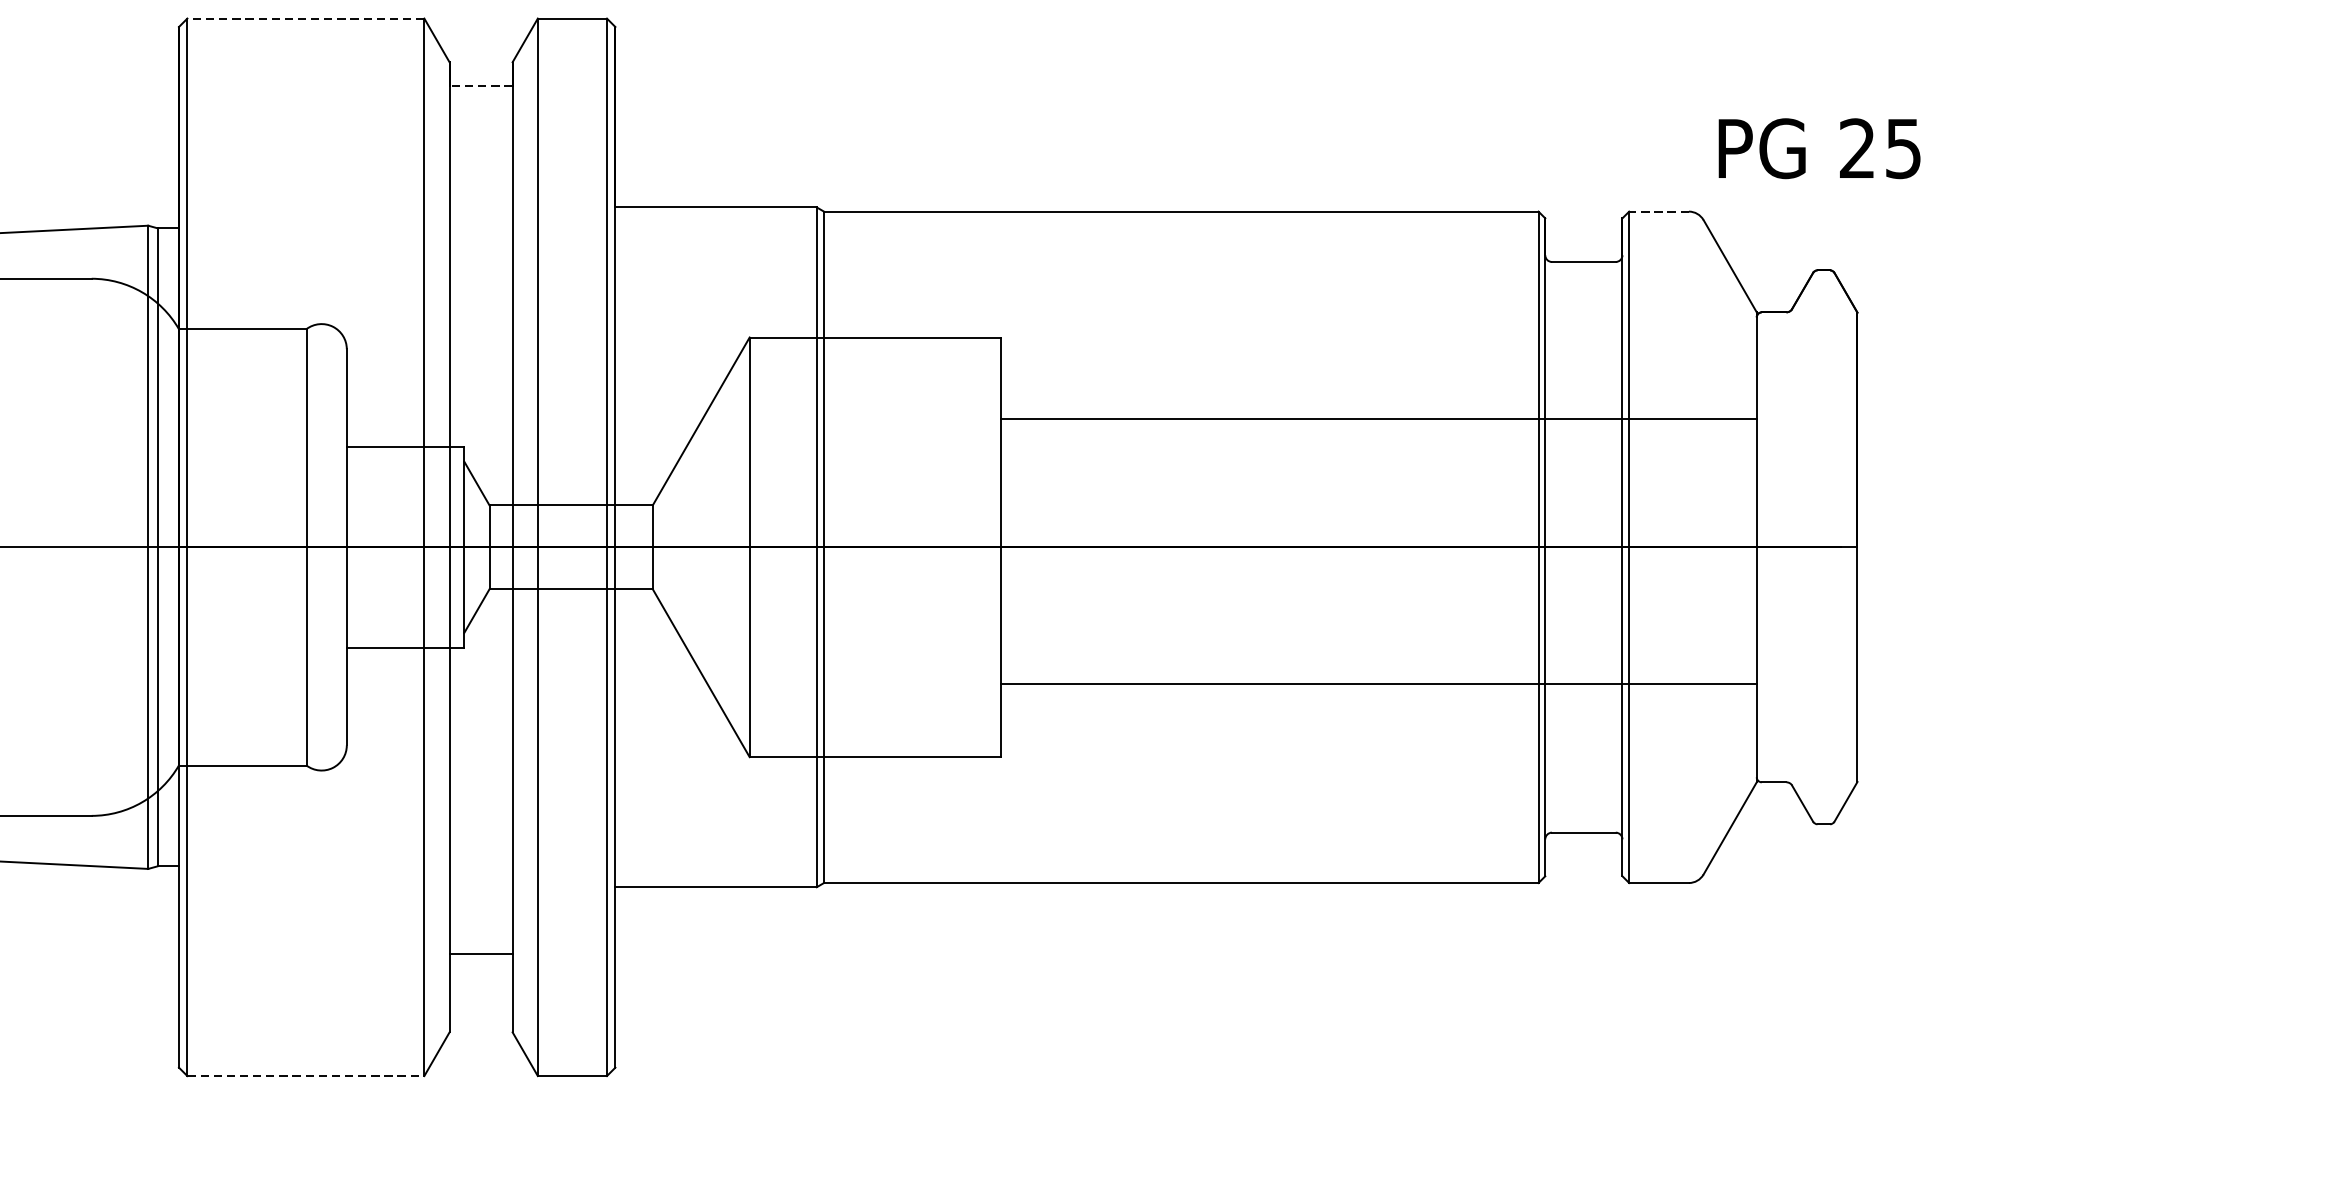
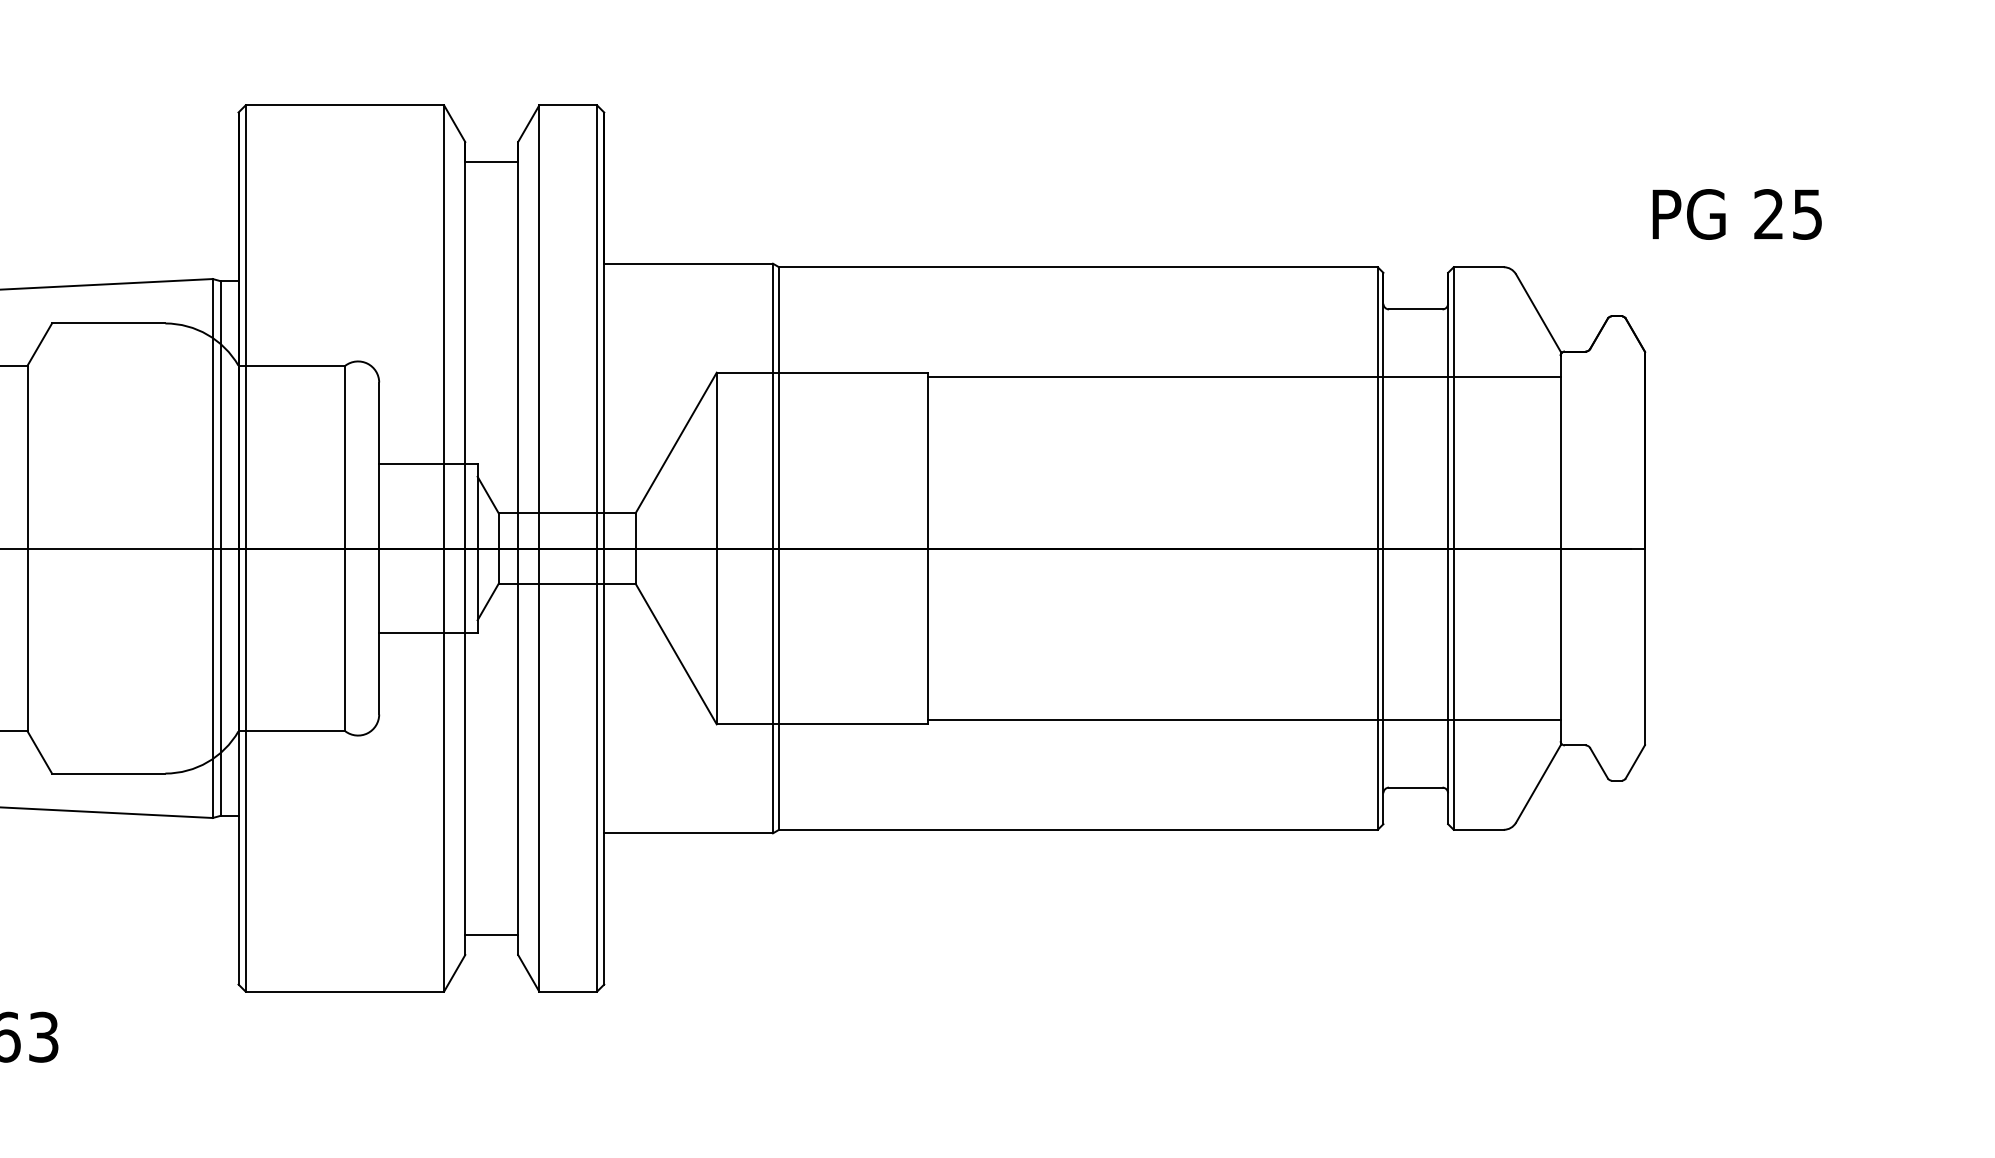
line: (305, 18) -> (344, 105), dashed -> solid
line: (480, 85) -> (491, 161), dashed -> solid
text: (1818, 148) -> (1736, 214), moved
line: (1658, 211) -> (1478, 267), dashed -> solid
line: (1378, 418) -> (1243, 376), moved
line: (1378, 684) -> (1243, 720), moved
line: (480, 954) -> (491, 935), moved
line: (306, 1075) -> (345, 991), dashed -> solid

